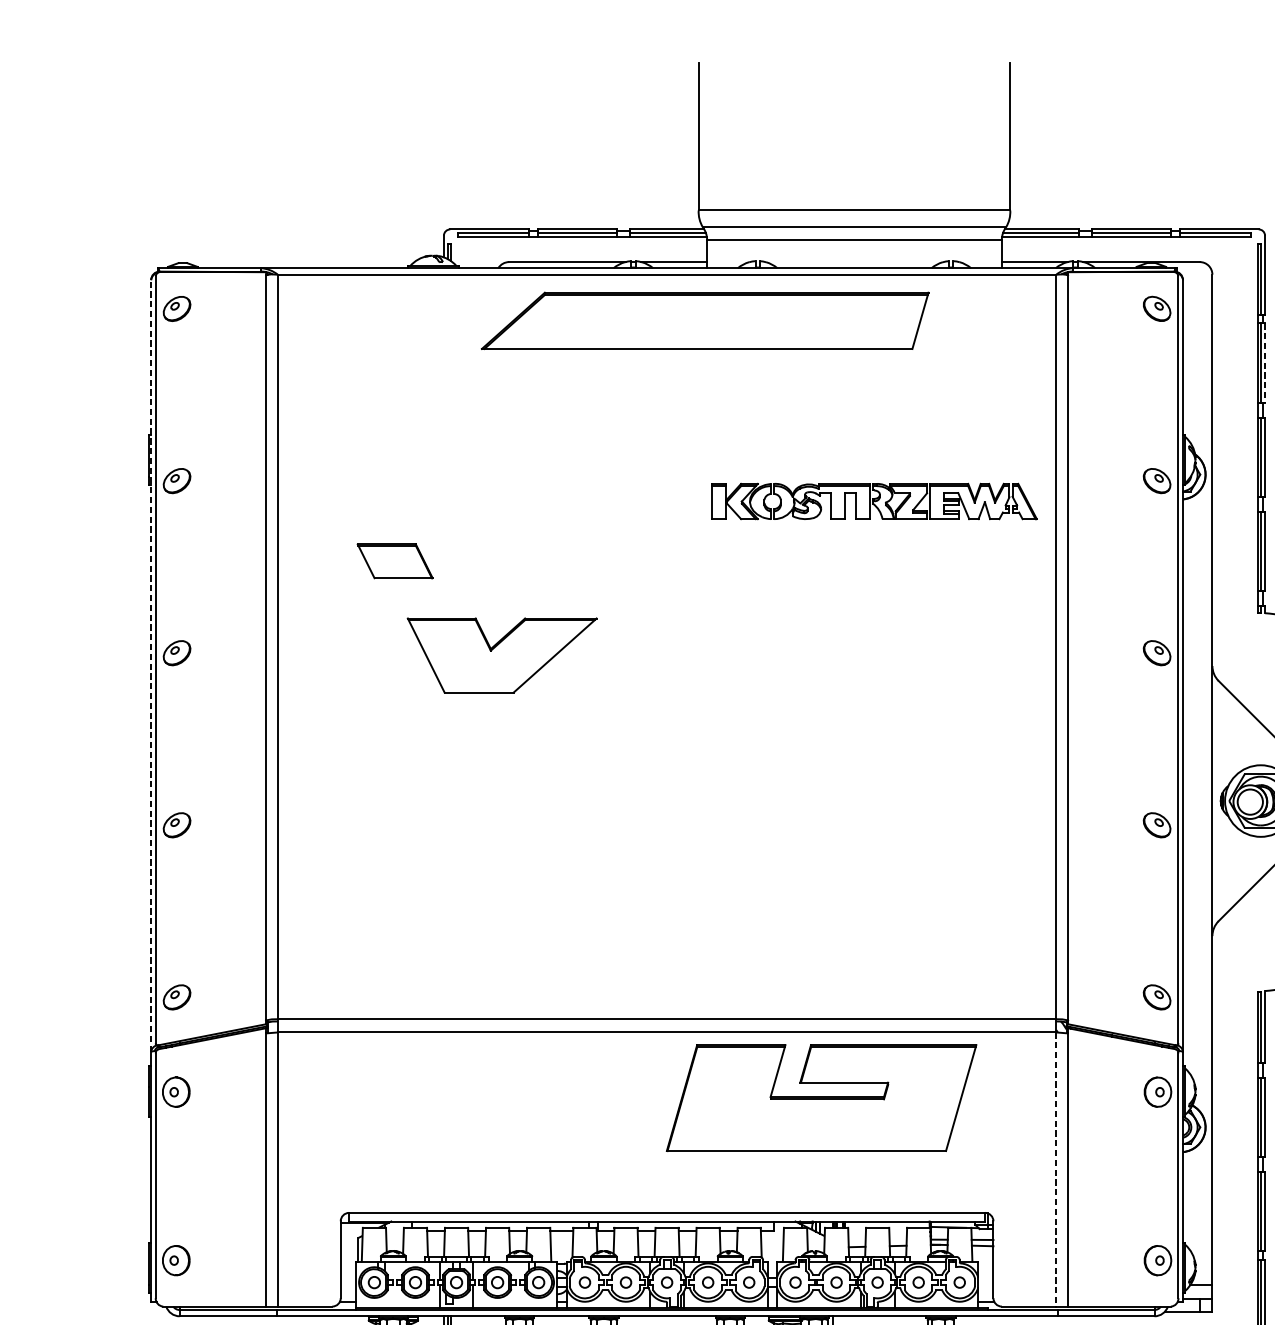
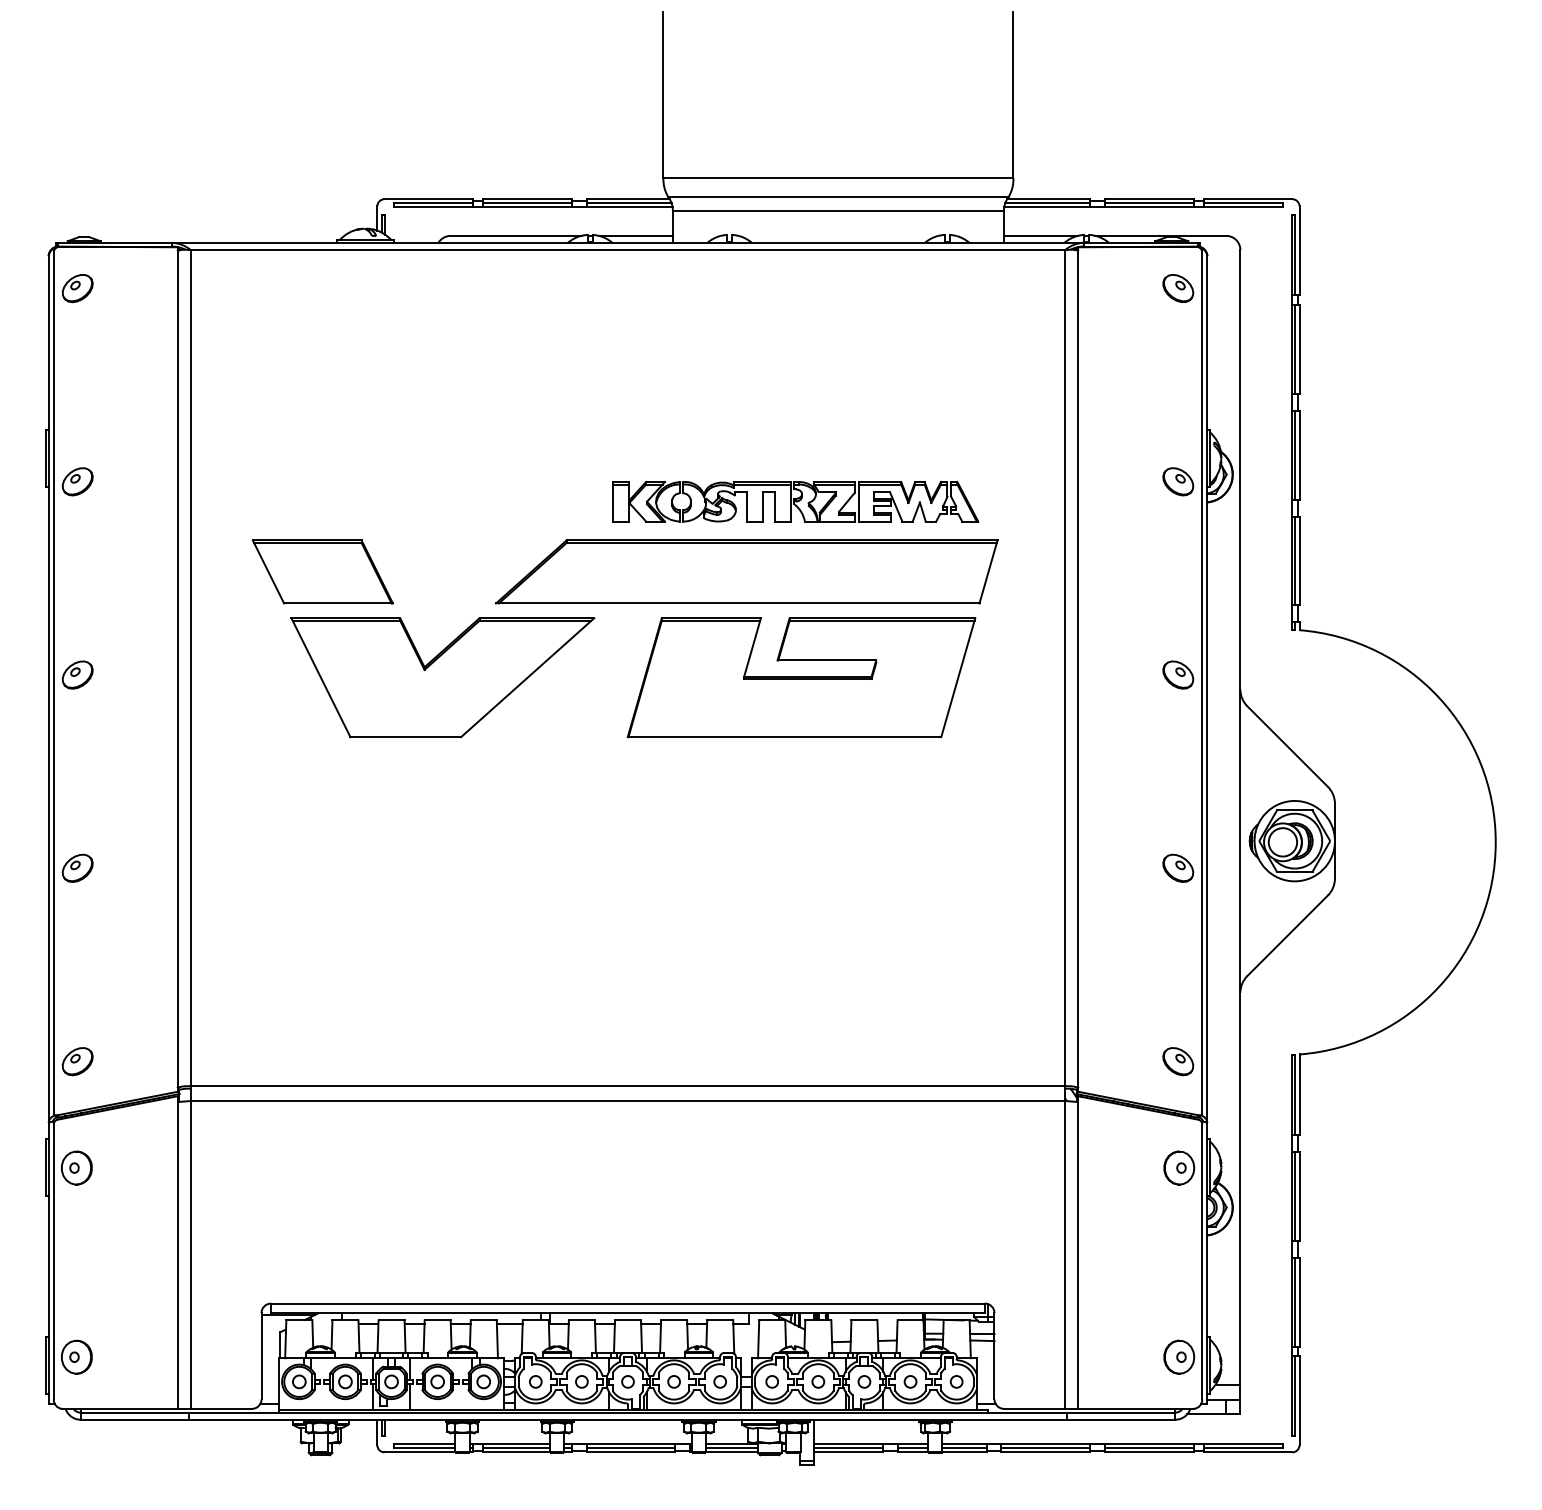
part: (704, 320) -> (746, 571), moved
line: (1265, 363) -> (1299, 349), dashed -> solid
part: (874, 501) -> (795, 501), moved
part: (395, 560) -> (322, 571), size x1.67
part: (501, 655) -> (442, 677), size x1.43
line: (151, 665) -> (48, 688), dashed -> solid
part: (821, 1097) -> (801, 677), moved
line: (1056, 1169) -> (1065, 1254), dashed -> solid

